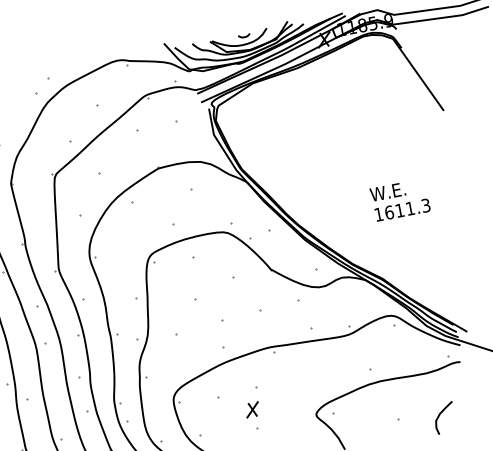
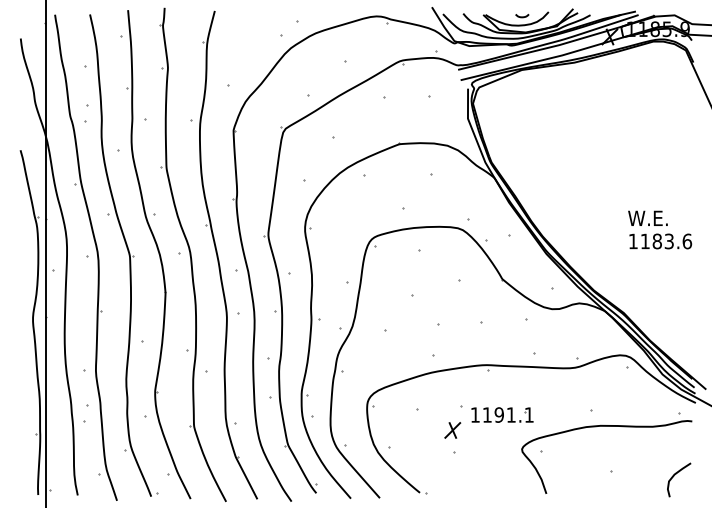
text: (407, 209) -> (666, 241), 1611.3 -> 1183.6
part: (293, 387) -> (502, 414), added
curve: (440, 414) -> (675, 475), moved

